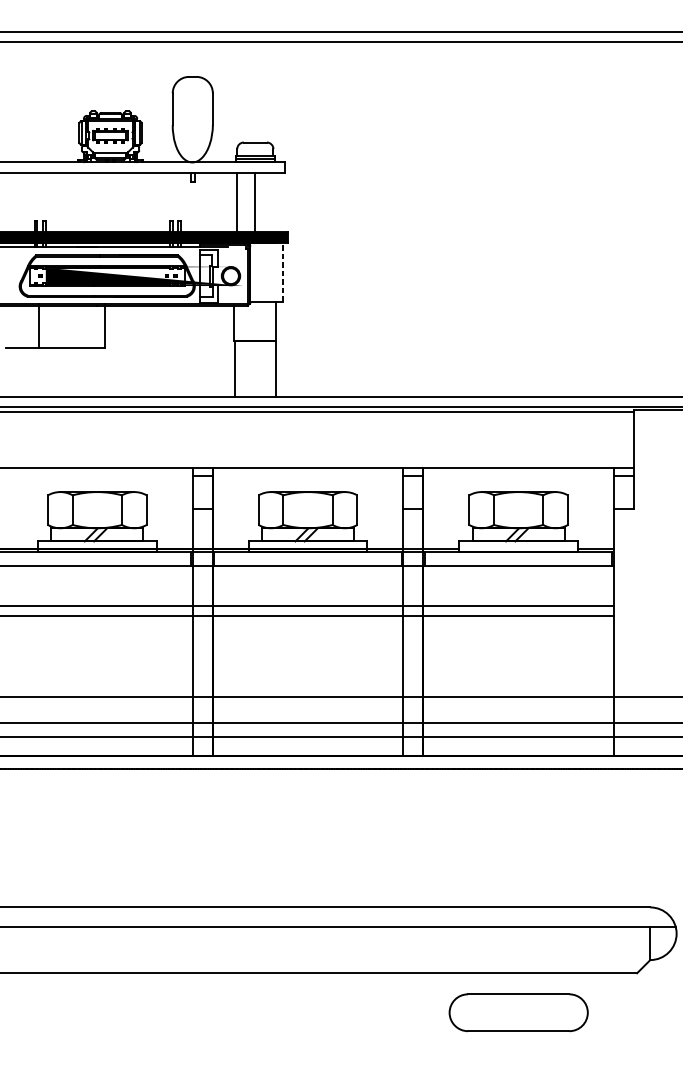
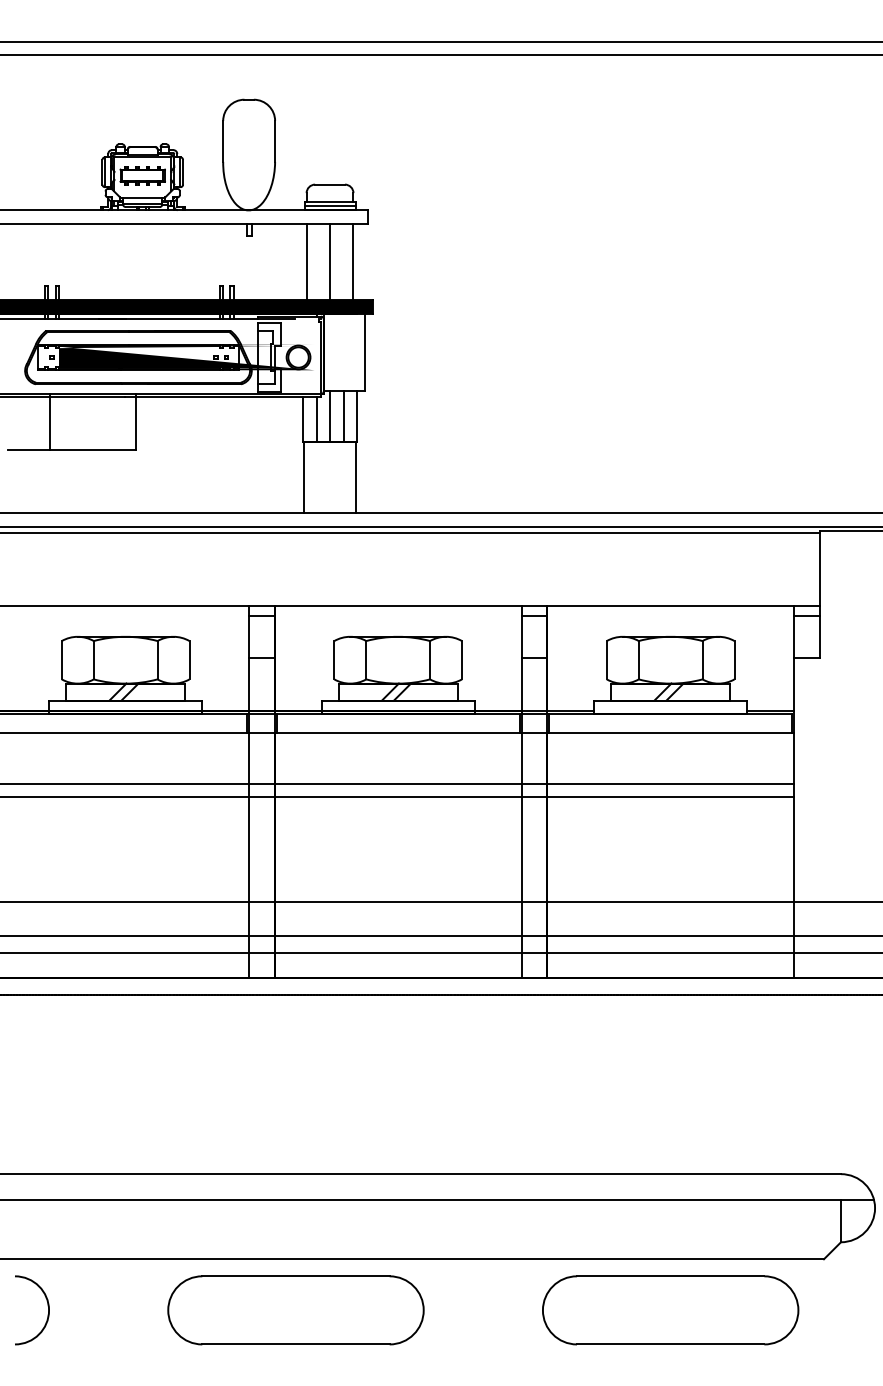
line: (273, 201) -> (353, 261), added
line: (282, 271) -> (365, 351), dashed -> solid
line: (255, 320) -> (330, 415), added
line: (265, 320) -> (343, 415), added
line: (244, 323) -> (316, 418), added
arc: (36, 1009) -> (47, 1306), added
part: (228, 1012) -> (295, 1310), added
part: (518, 1012) -> (670, 1310), size x1.43

